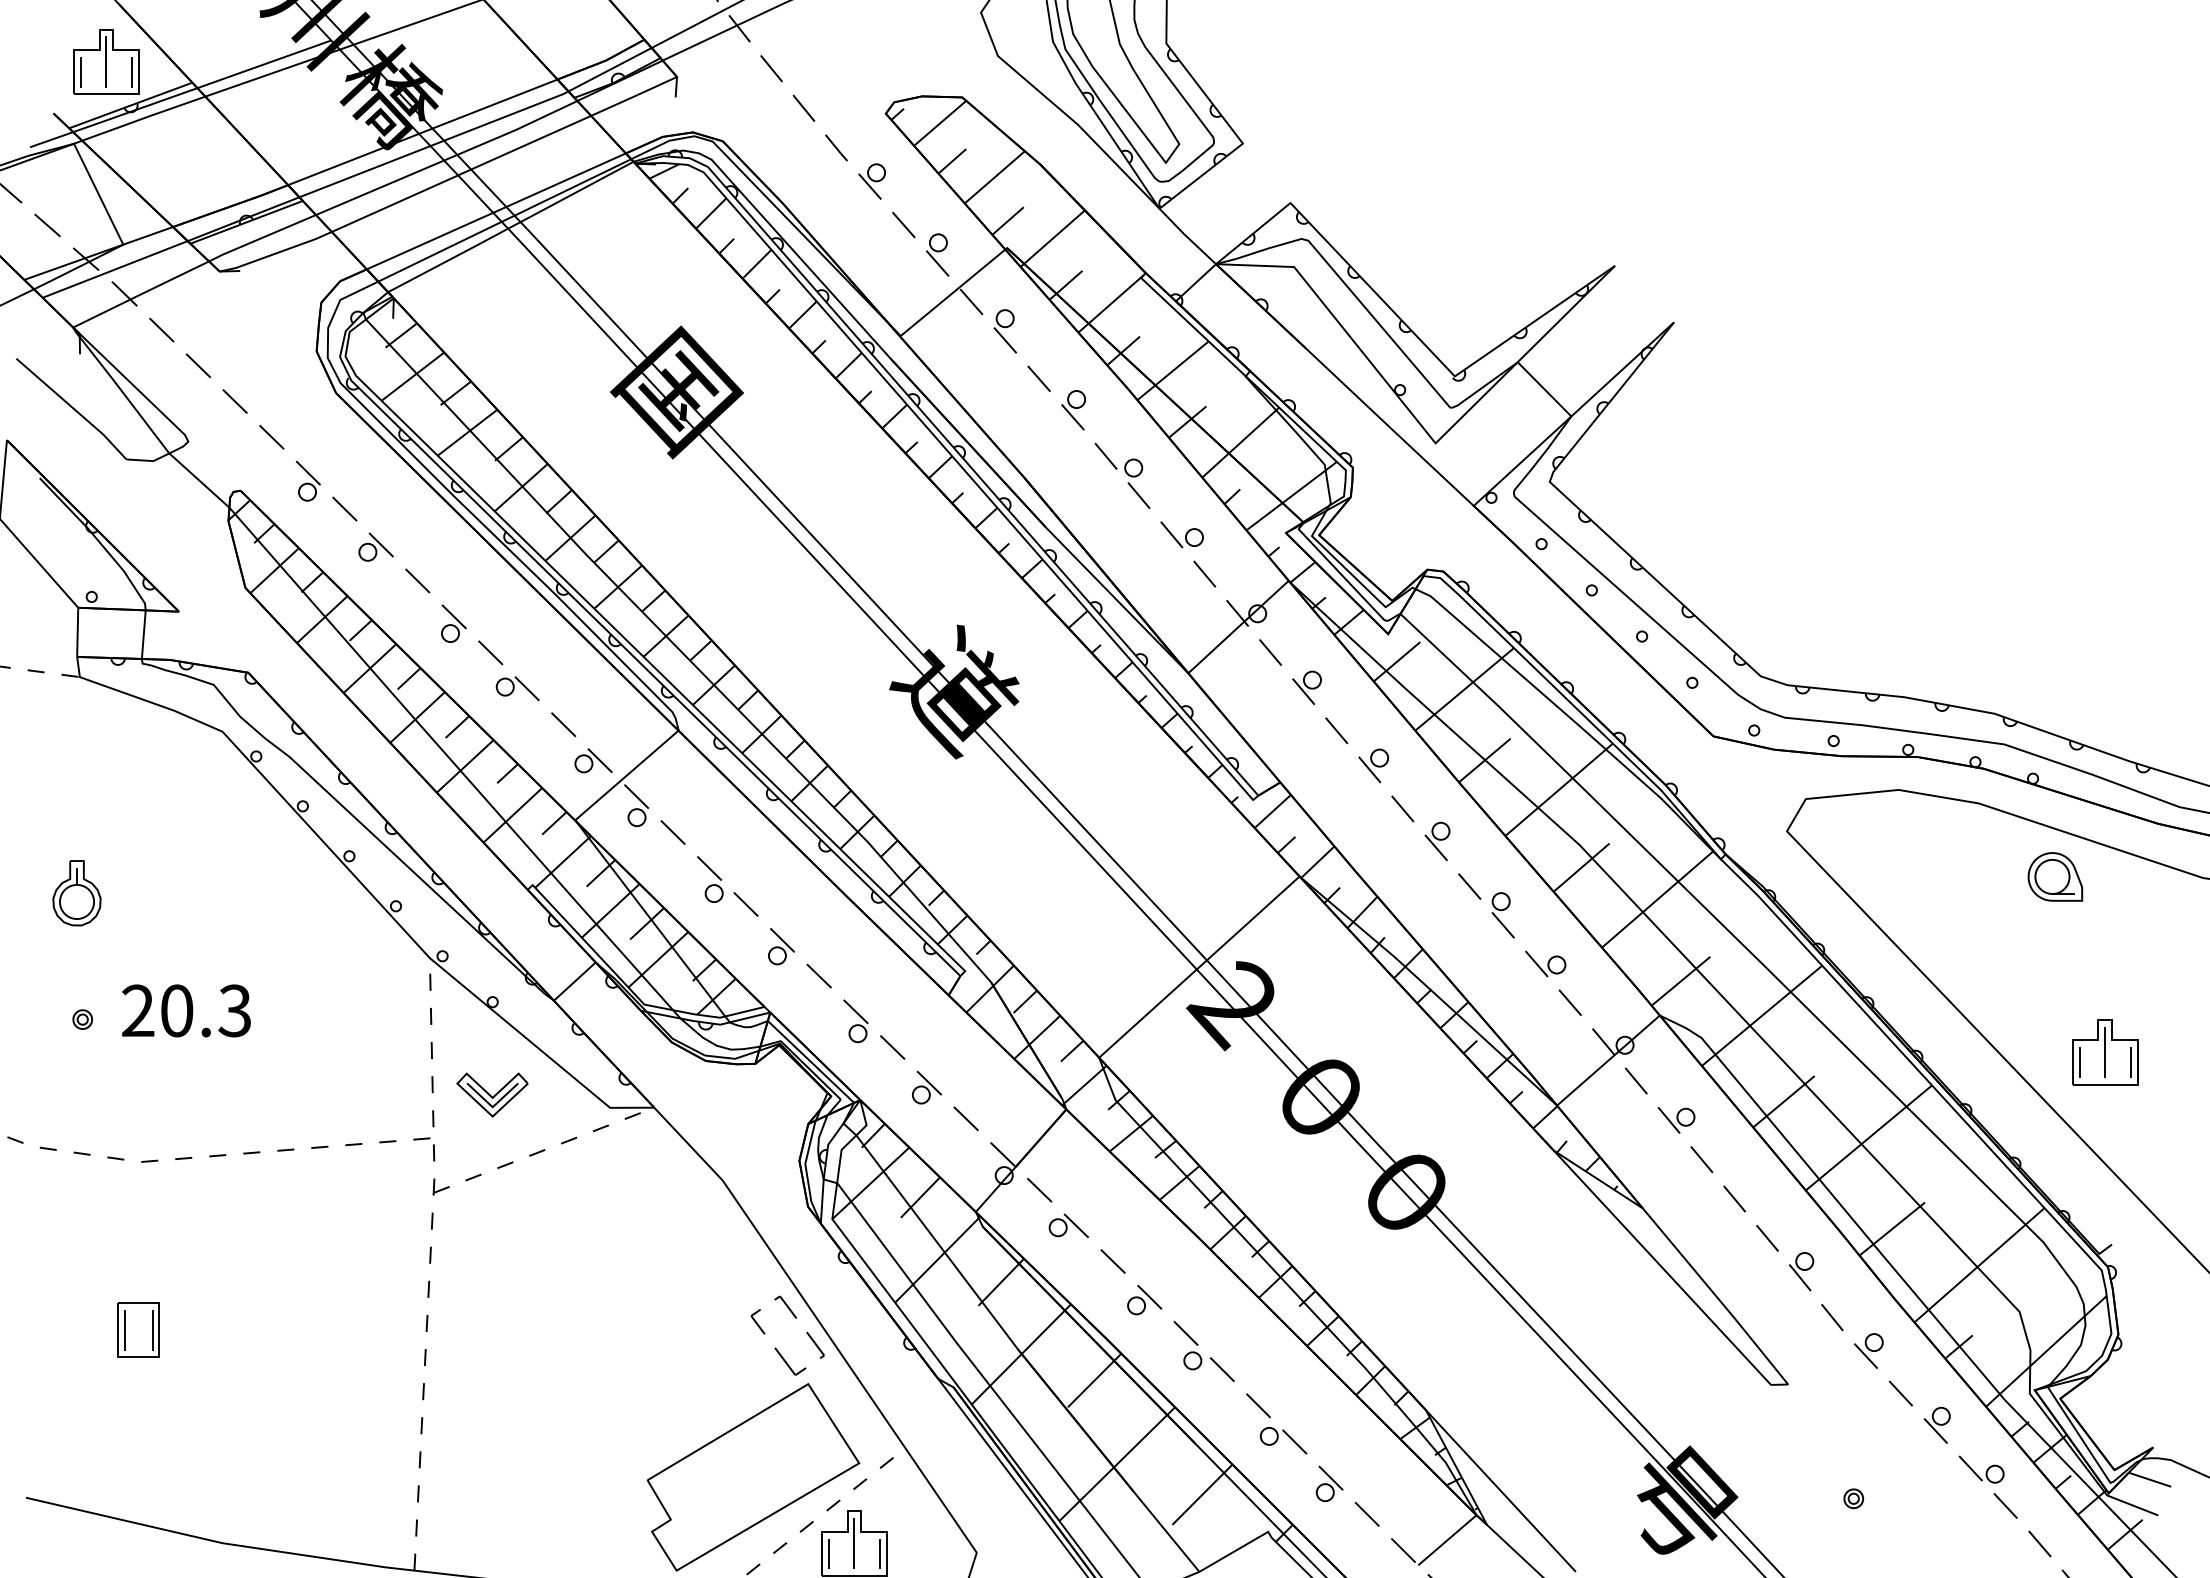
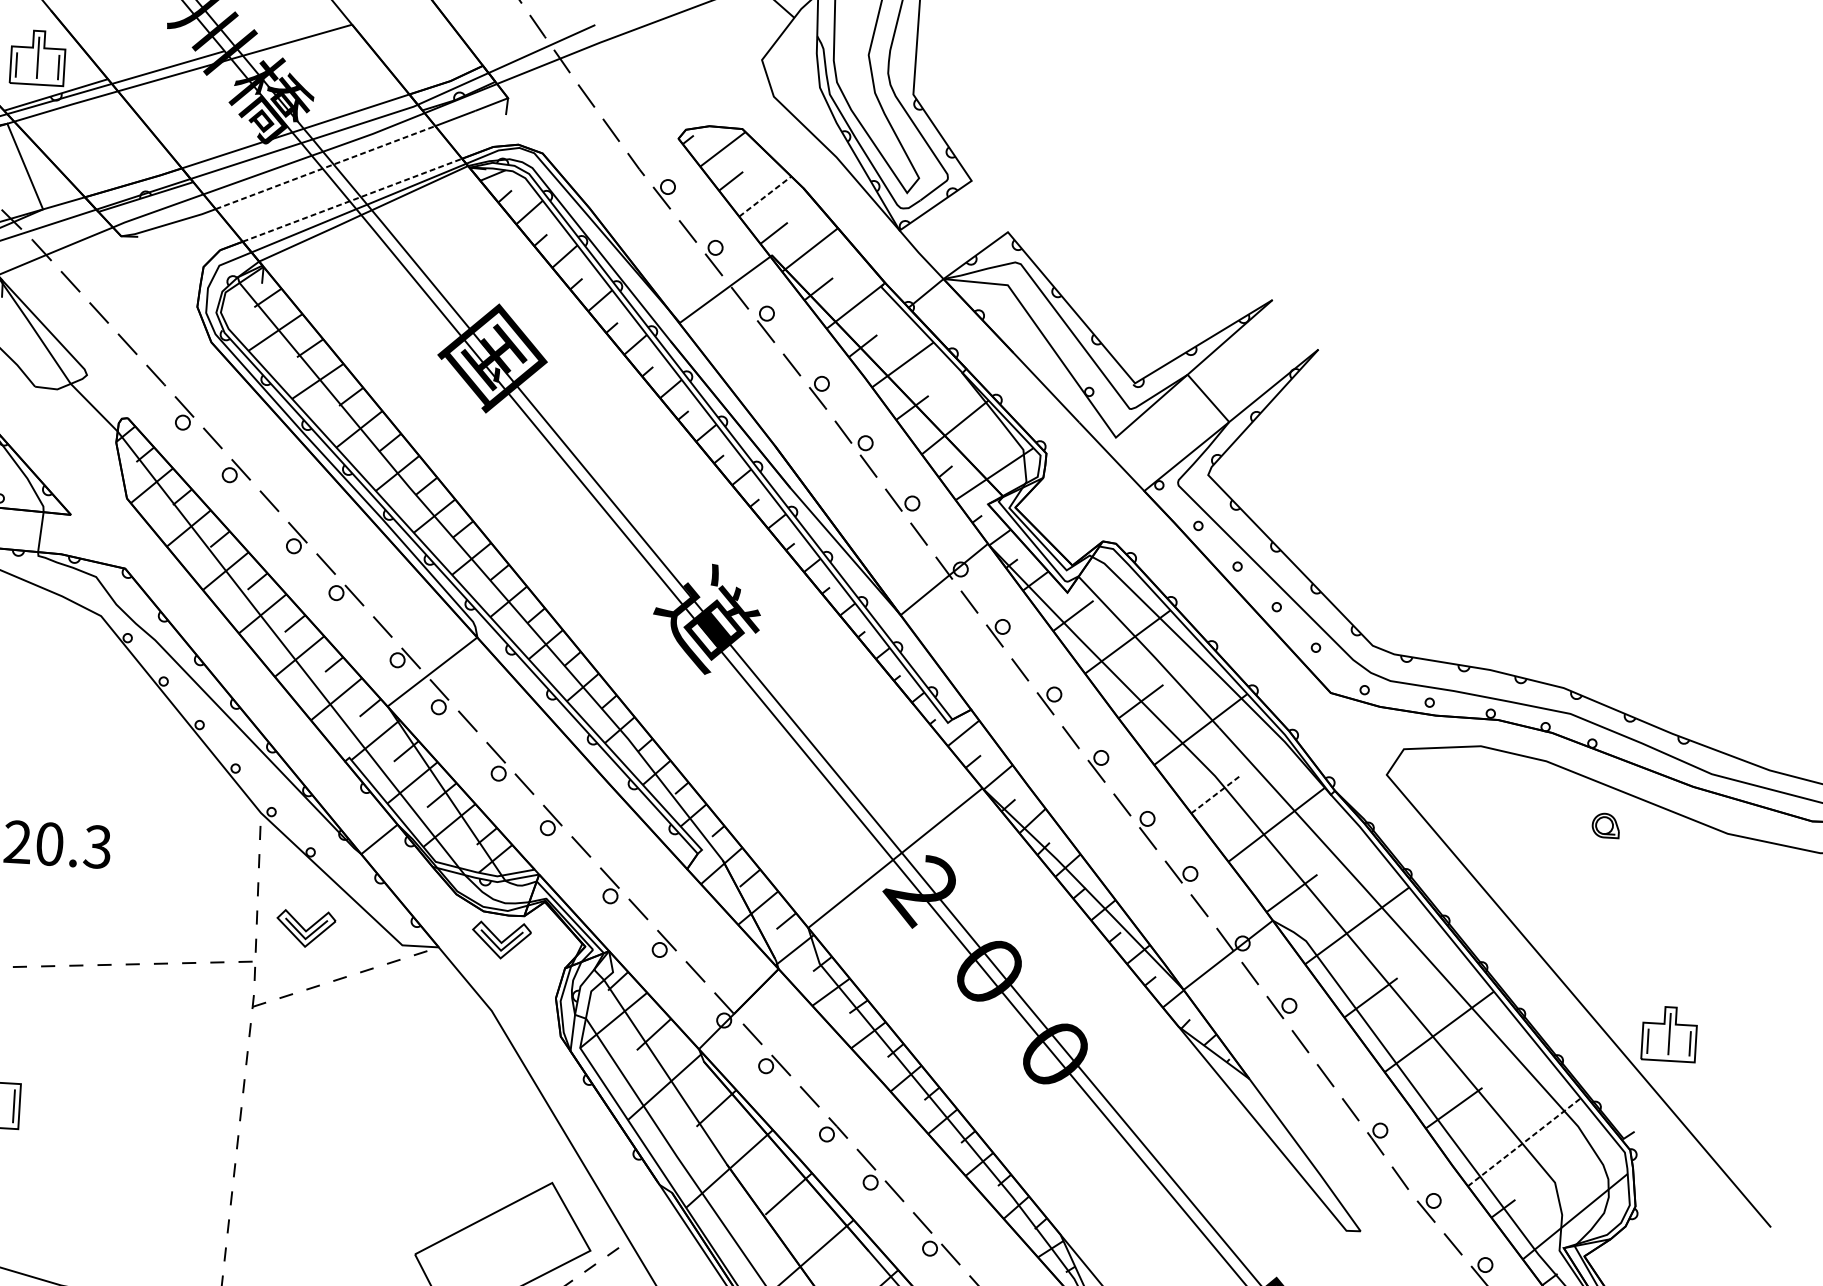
line: (461, 173) -> (325, 167), solid -> dashed
line: (994, 177) -> (765, 196), solid -> dashed
line: (496, 211) -> (352, 200), solid -> dashed
line: (1581, 867) -> (1215, 794), solid -> dashed
part: (2055, 876) -> (1606, 825), size x0.6
part: (2105, 1052) -> (1669, 1034), moved
part: (729, 1094) -> (501, 940), added
line: (1979, 1265) -> (1524, 1142), solid -> dashed
part: (775, 1347) -> (527, 1151), removed

